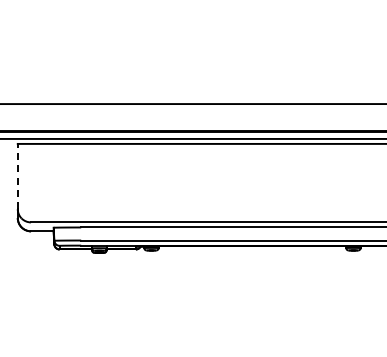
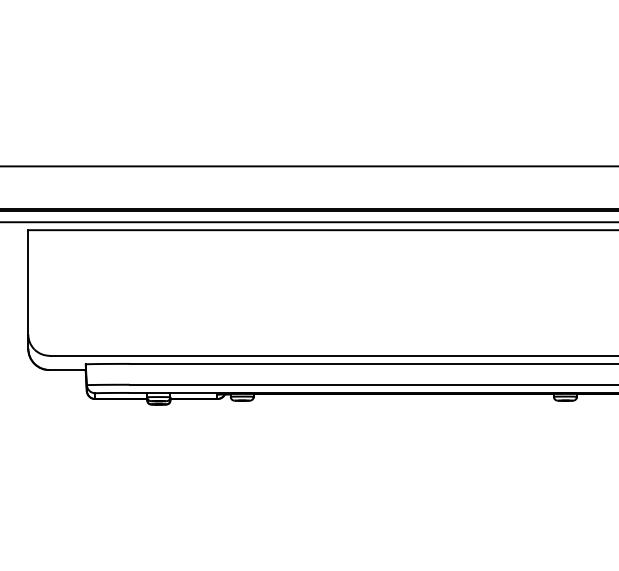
line: (17, 176) -> (27, 282), dashed -> solid

